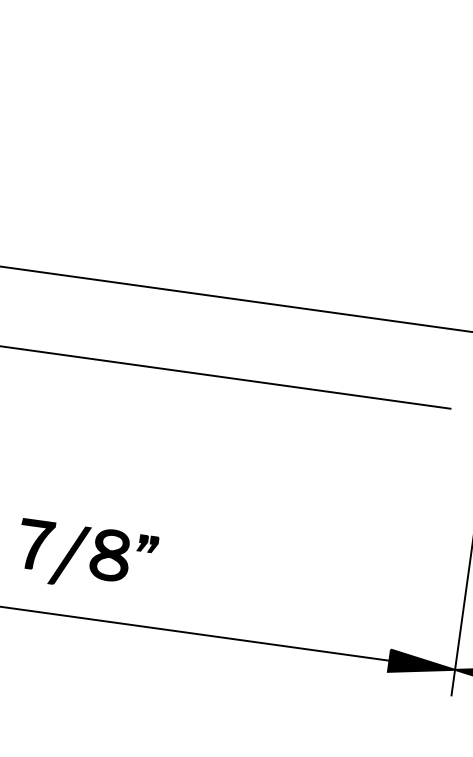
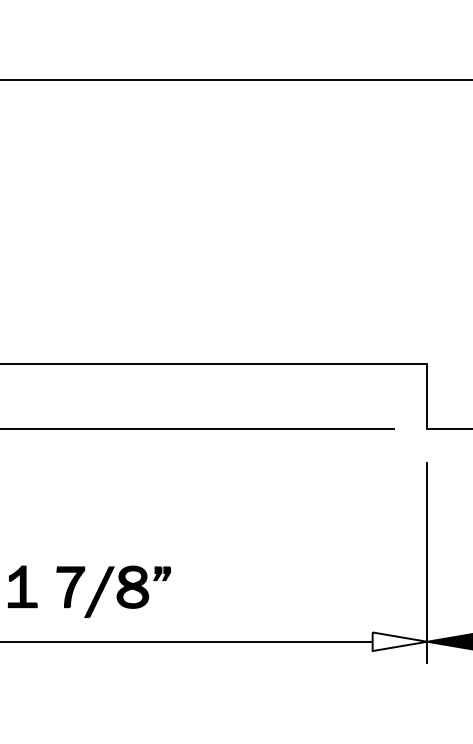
fill: (421, 664) -> (399, 641), removed

